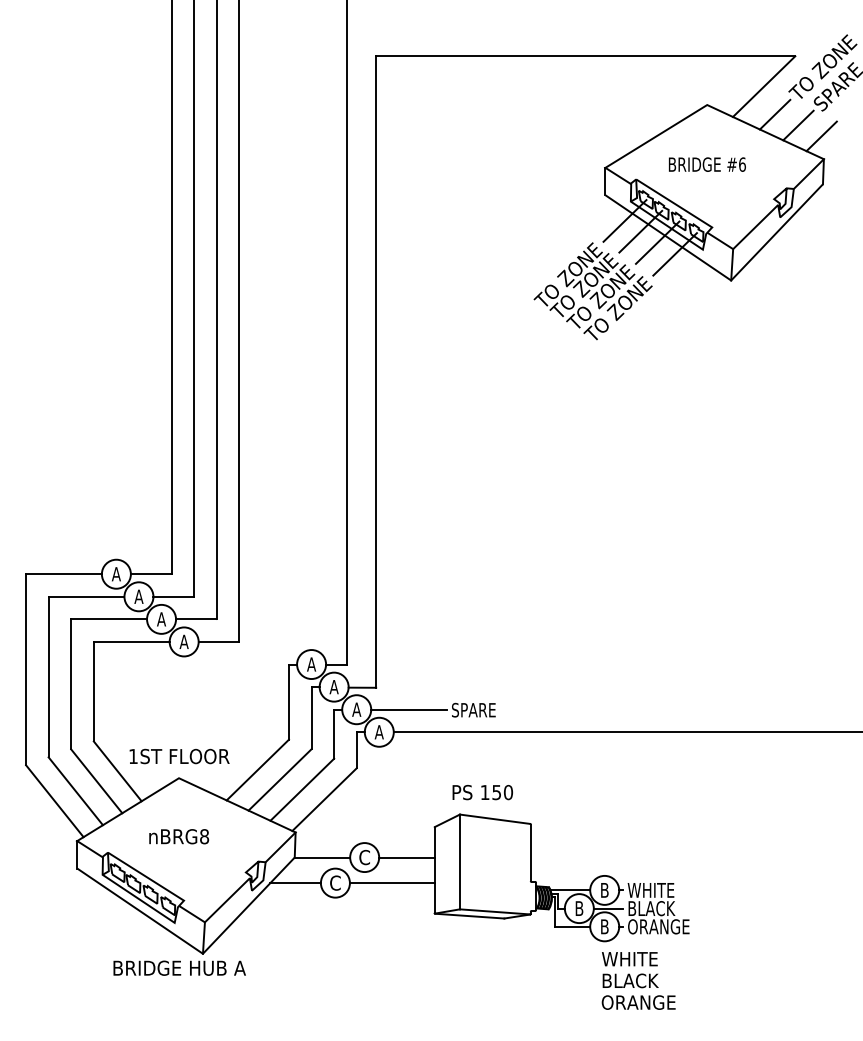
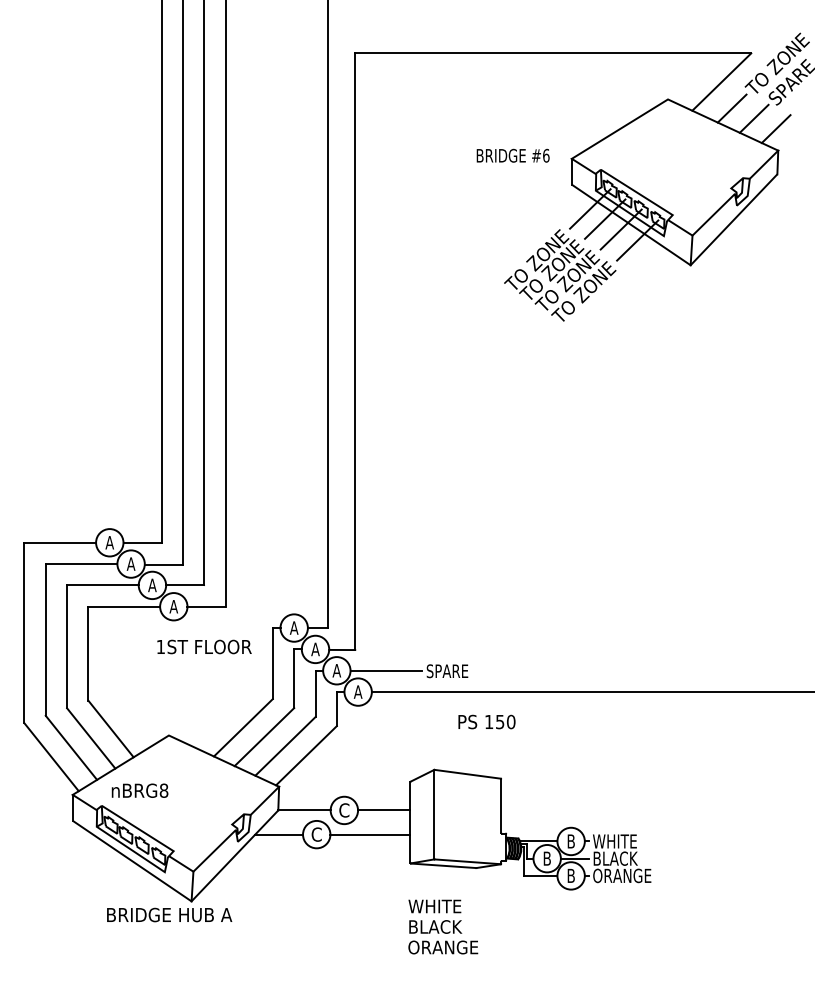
text: (706, 164) -> (512, 155), moved
text: (179, 755) -> (204, 646), moved
text: (482, 791) -> (486, 721), moved
text: (178, 836) -> (139, 790), moved
text: (638, 980) -> (443, 926), moved

